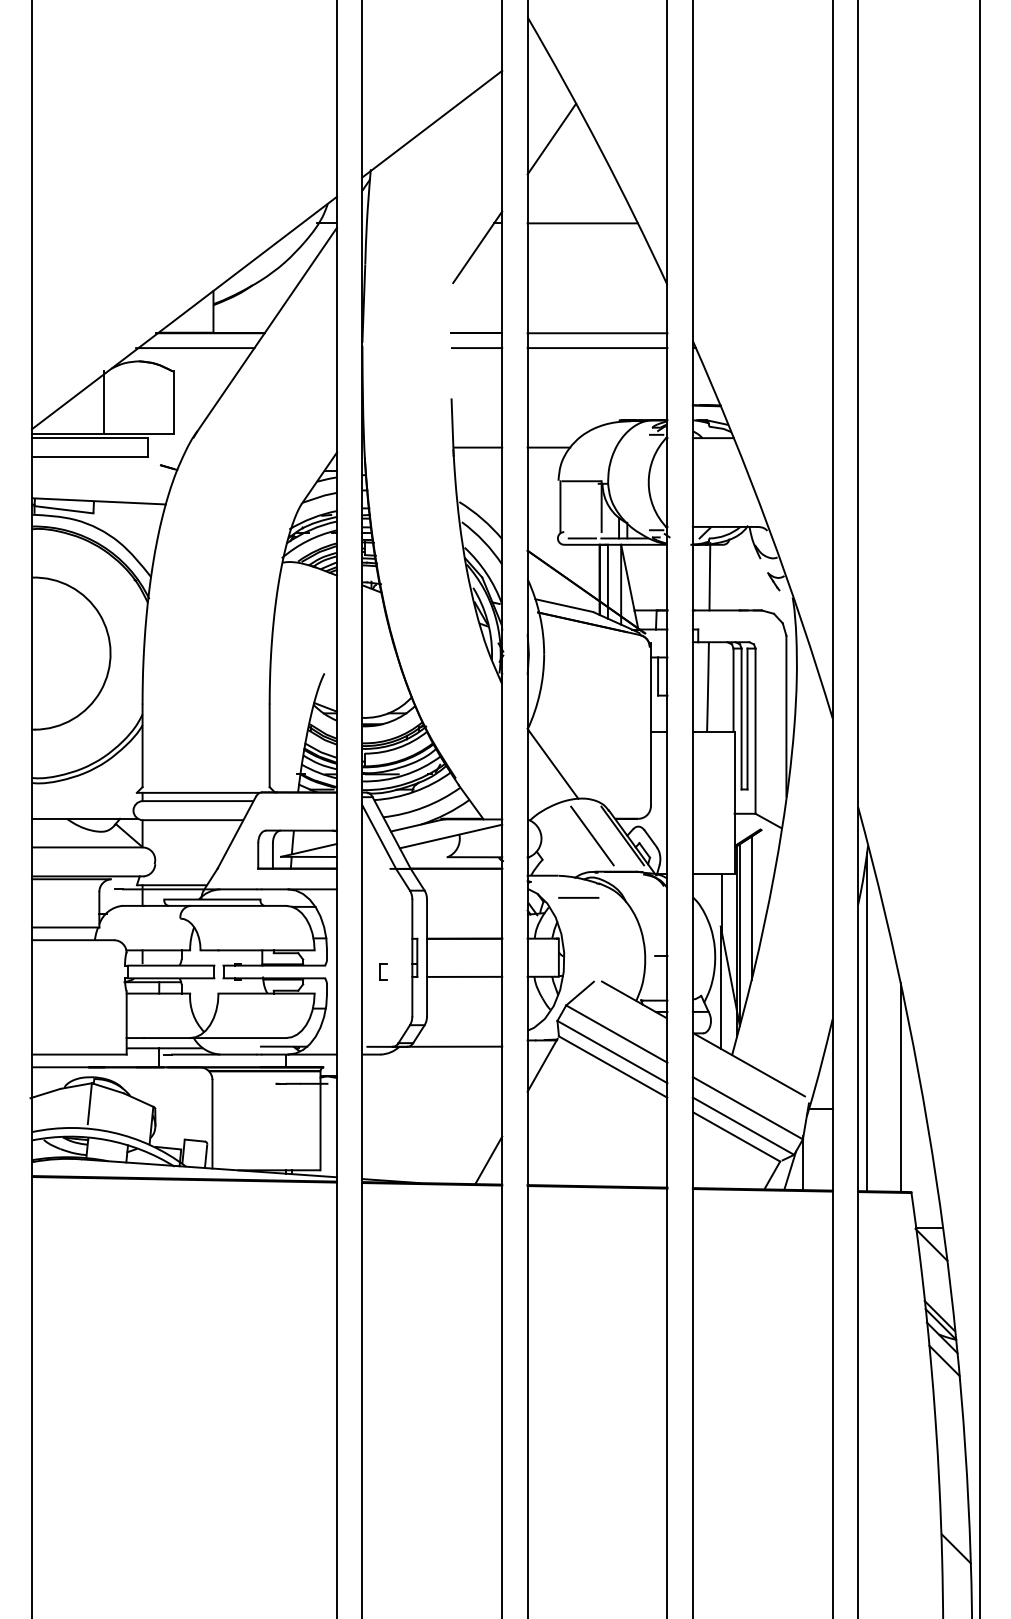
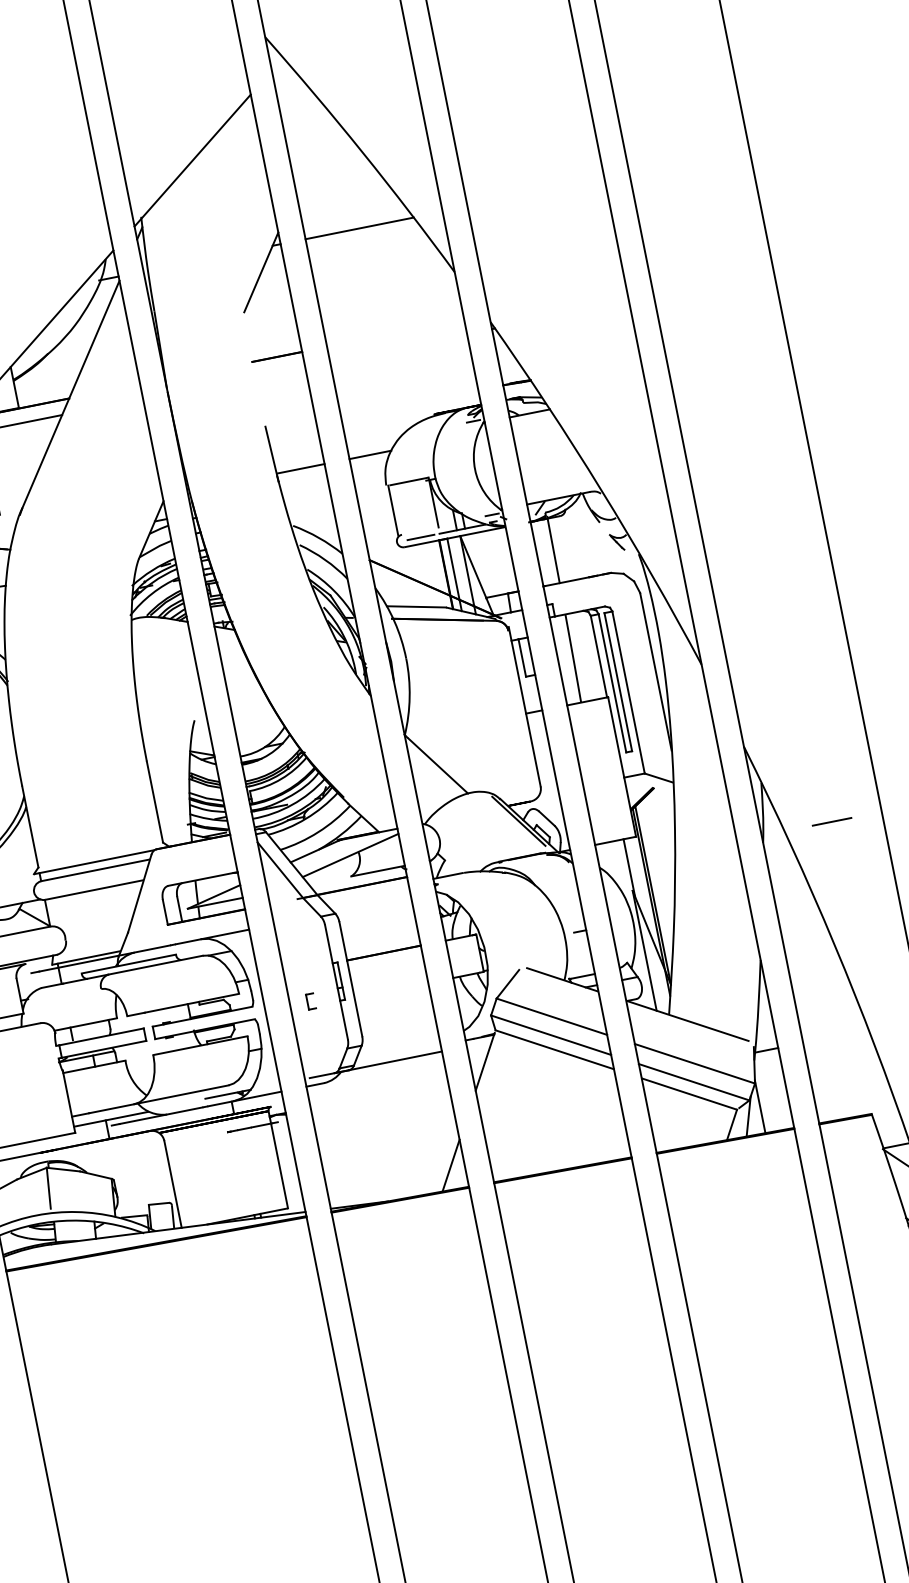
line: (551, 138) -> (312, 151), removed
line: (597, 333) -> (395, 333), removed
line: (476, 348) -> (279, 371), removed
line: (597, 348) -> (398, 348), removed
line: (592, 835) -> (489, 826), removed
line: (578, 897) -> (831, 821), moved
line: (751, 908) -> (659, 867), removed
line: (464, 976) -> (391, 990), removed
line: (866, 1021) -> (794, 955), removed
line: (900, 1087) -> (840, 1013), removed

